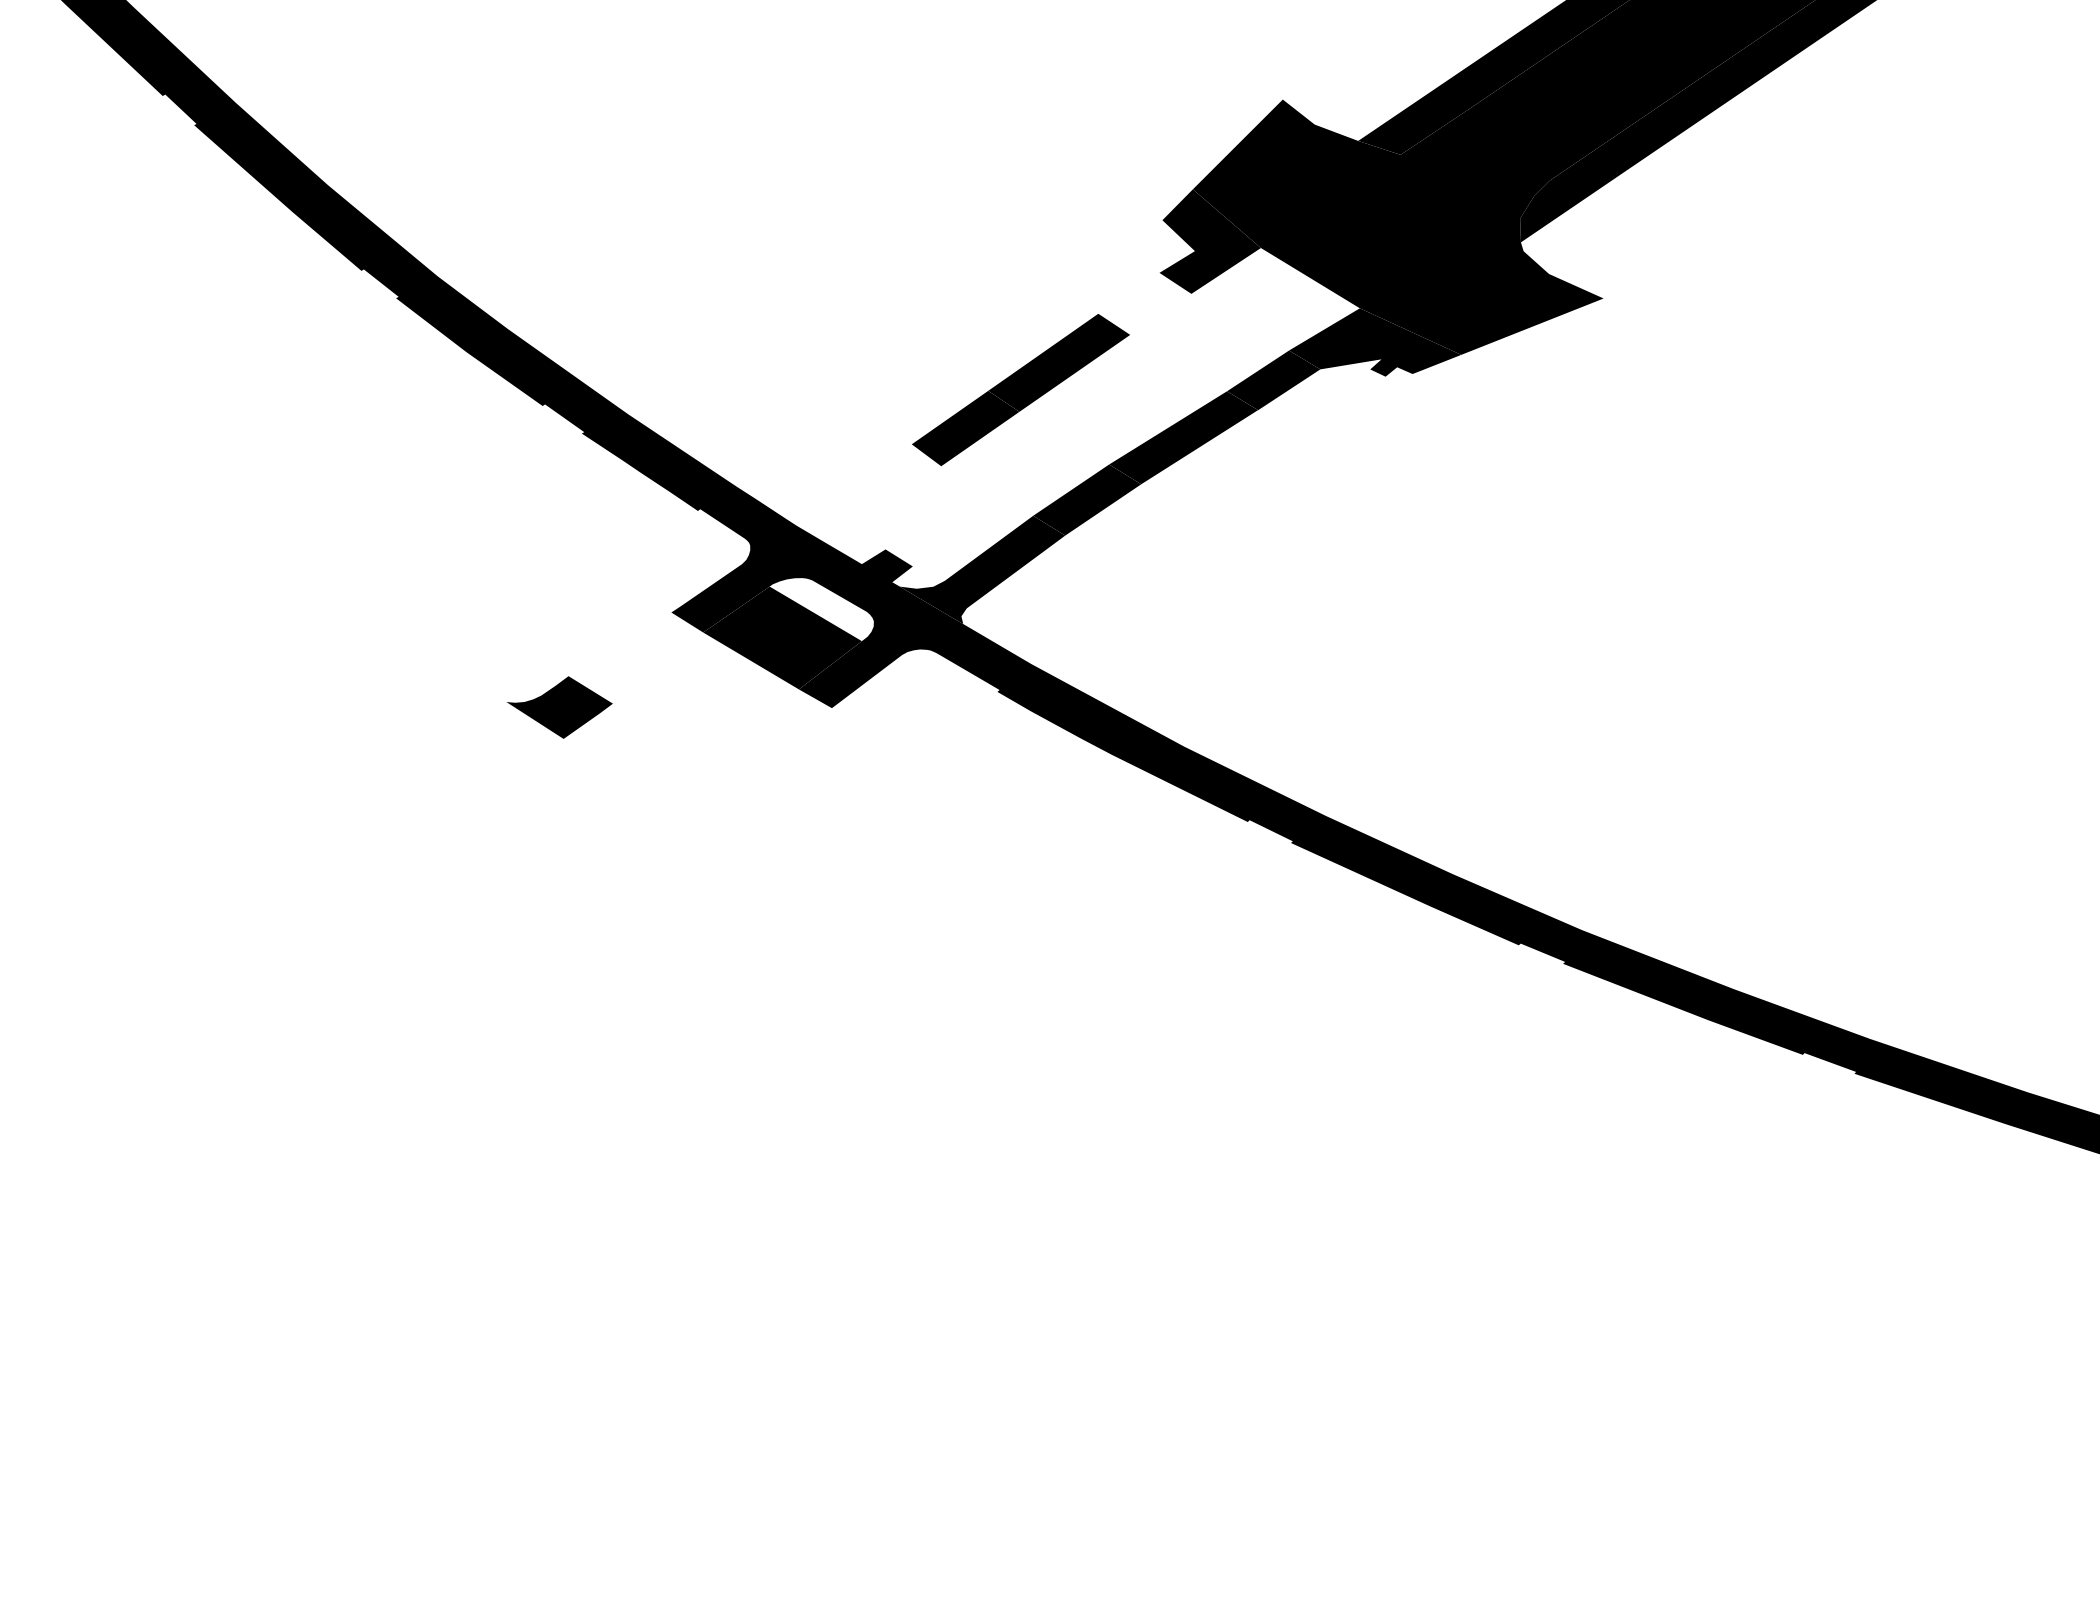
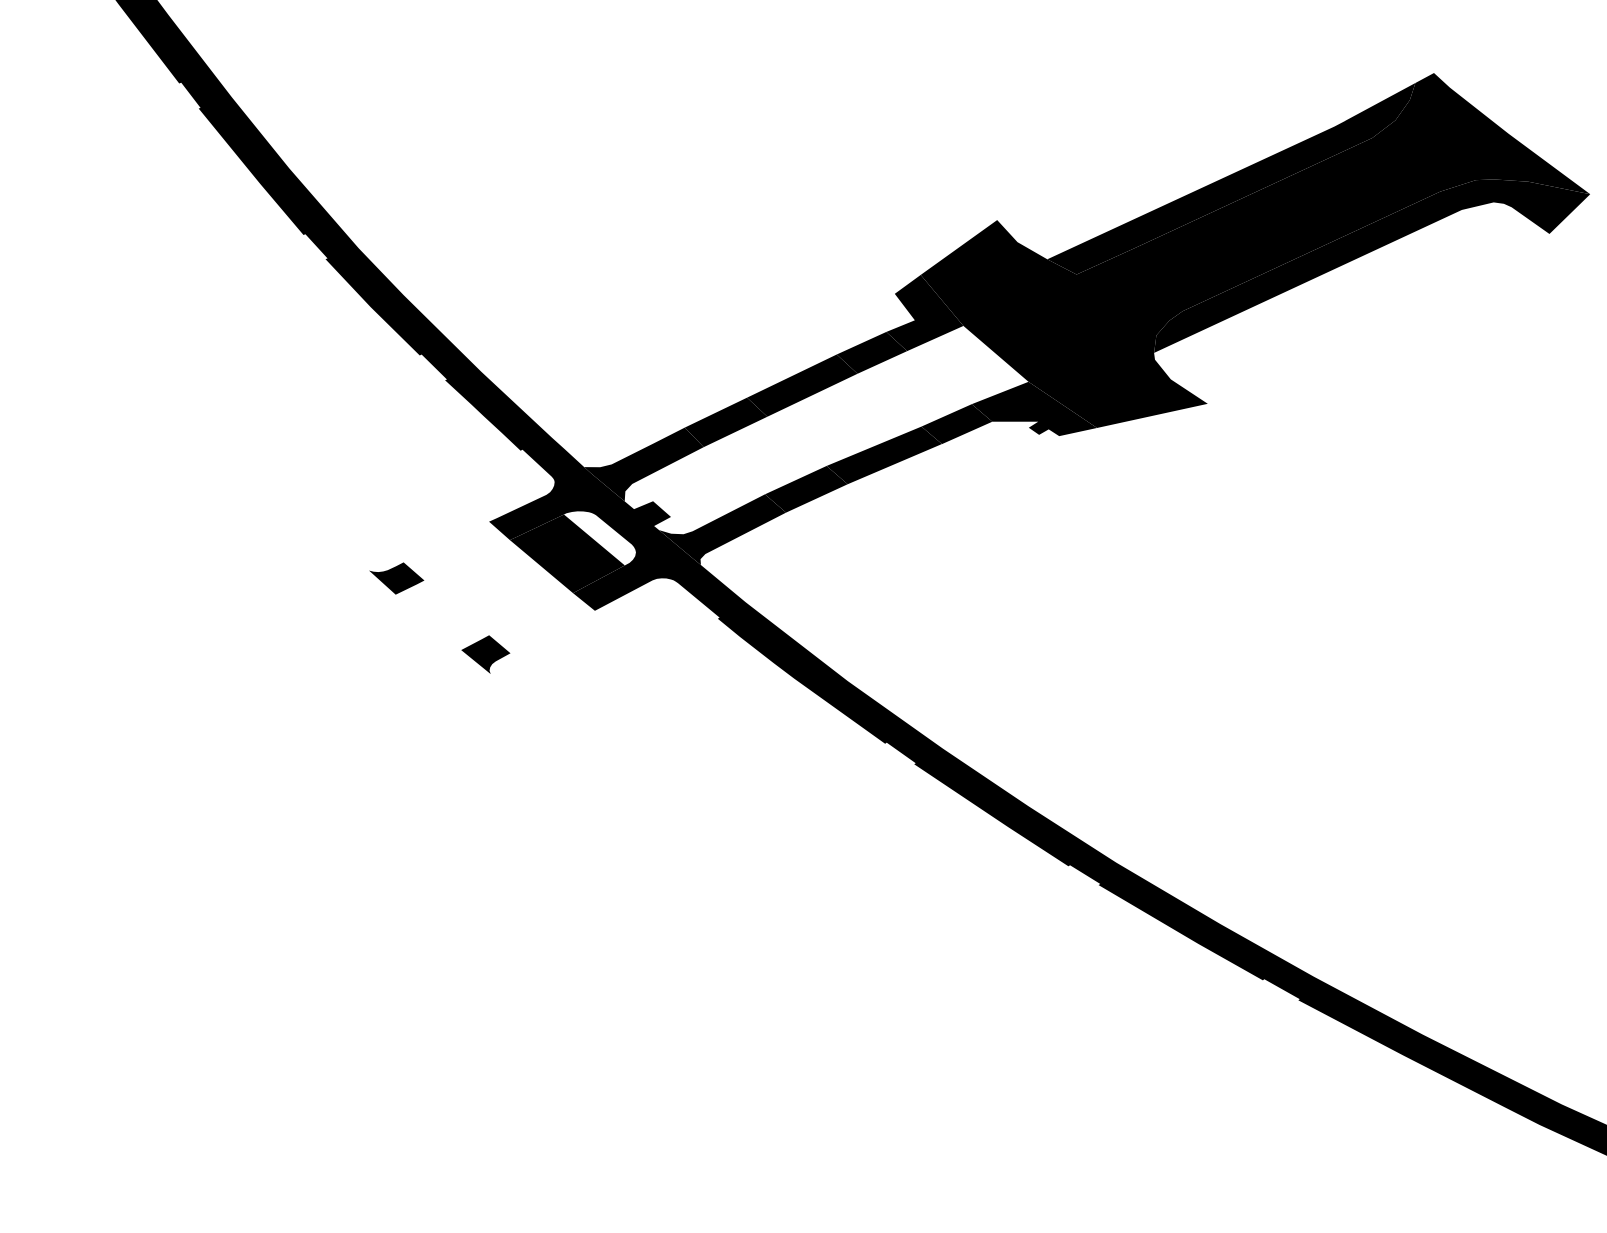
fill: (1144, 303) -> (871, 352), added
fill: (864, 502) -> (643, 464), added
part: (560, 708) -> (396, 578), size x0.71
part: (695, 790) -> (485, 654), added

